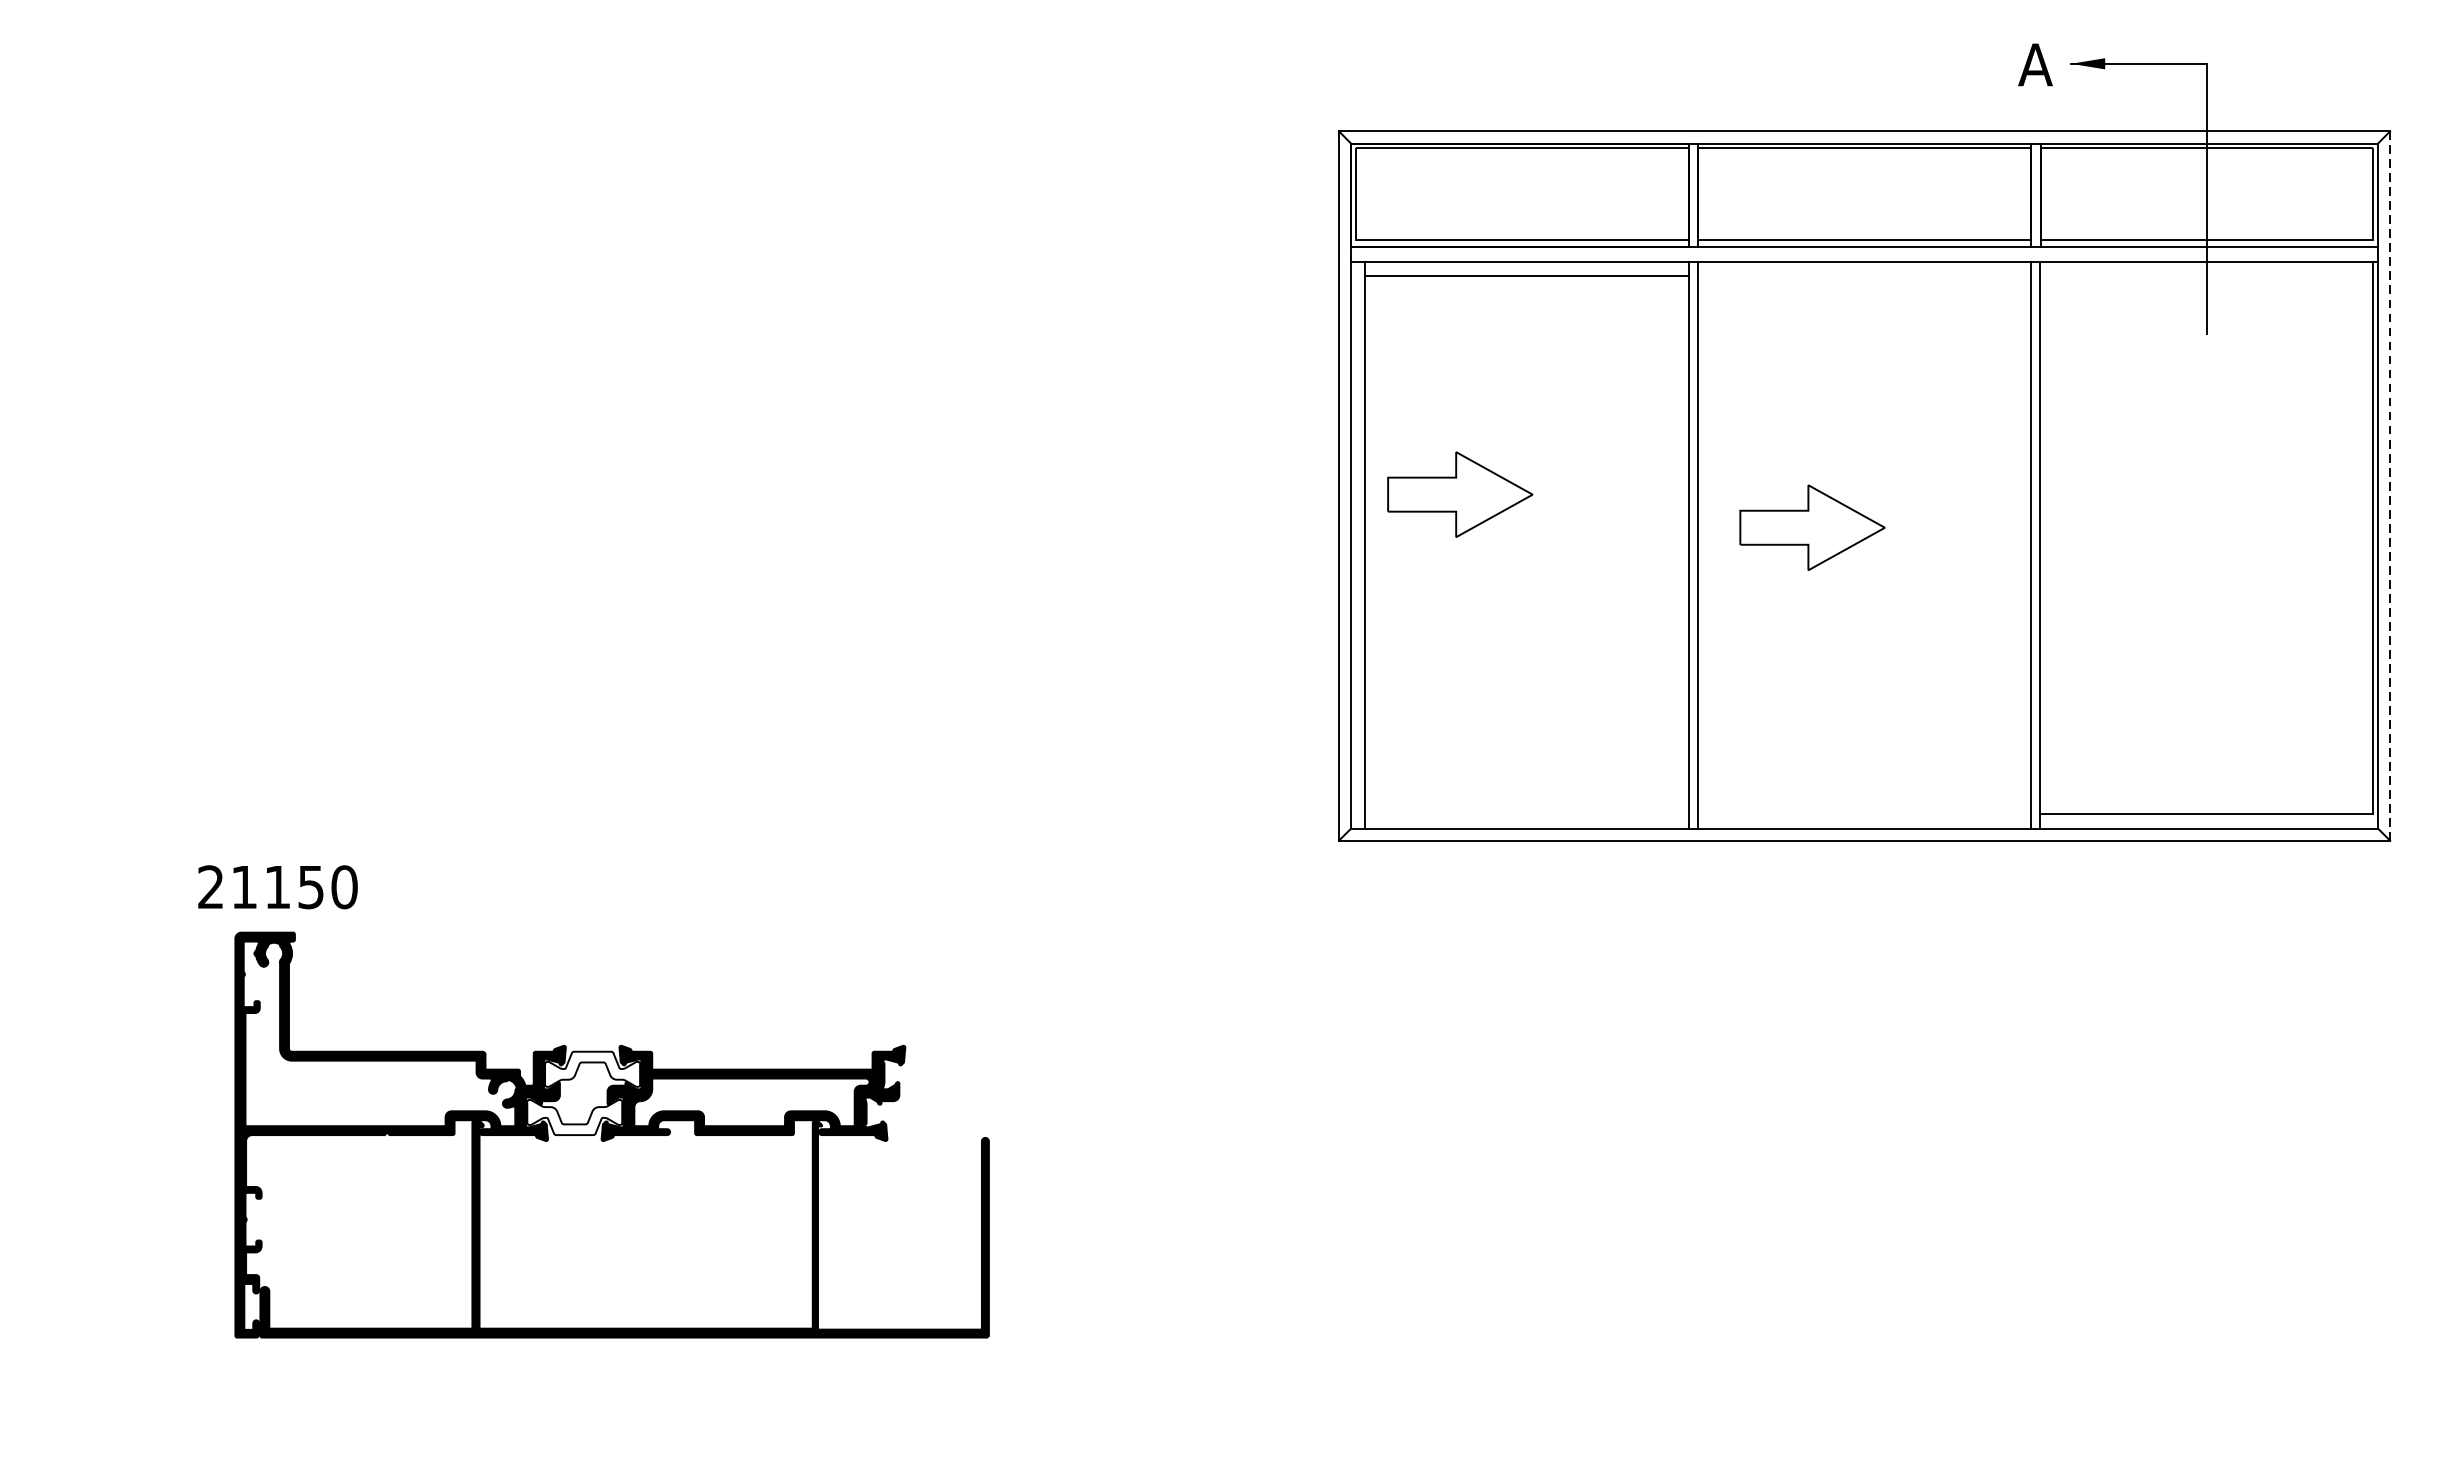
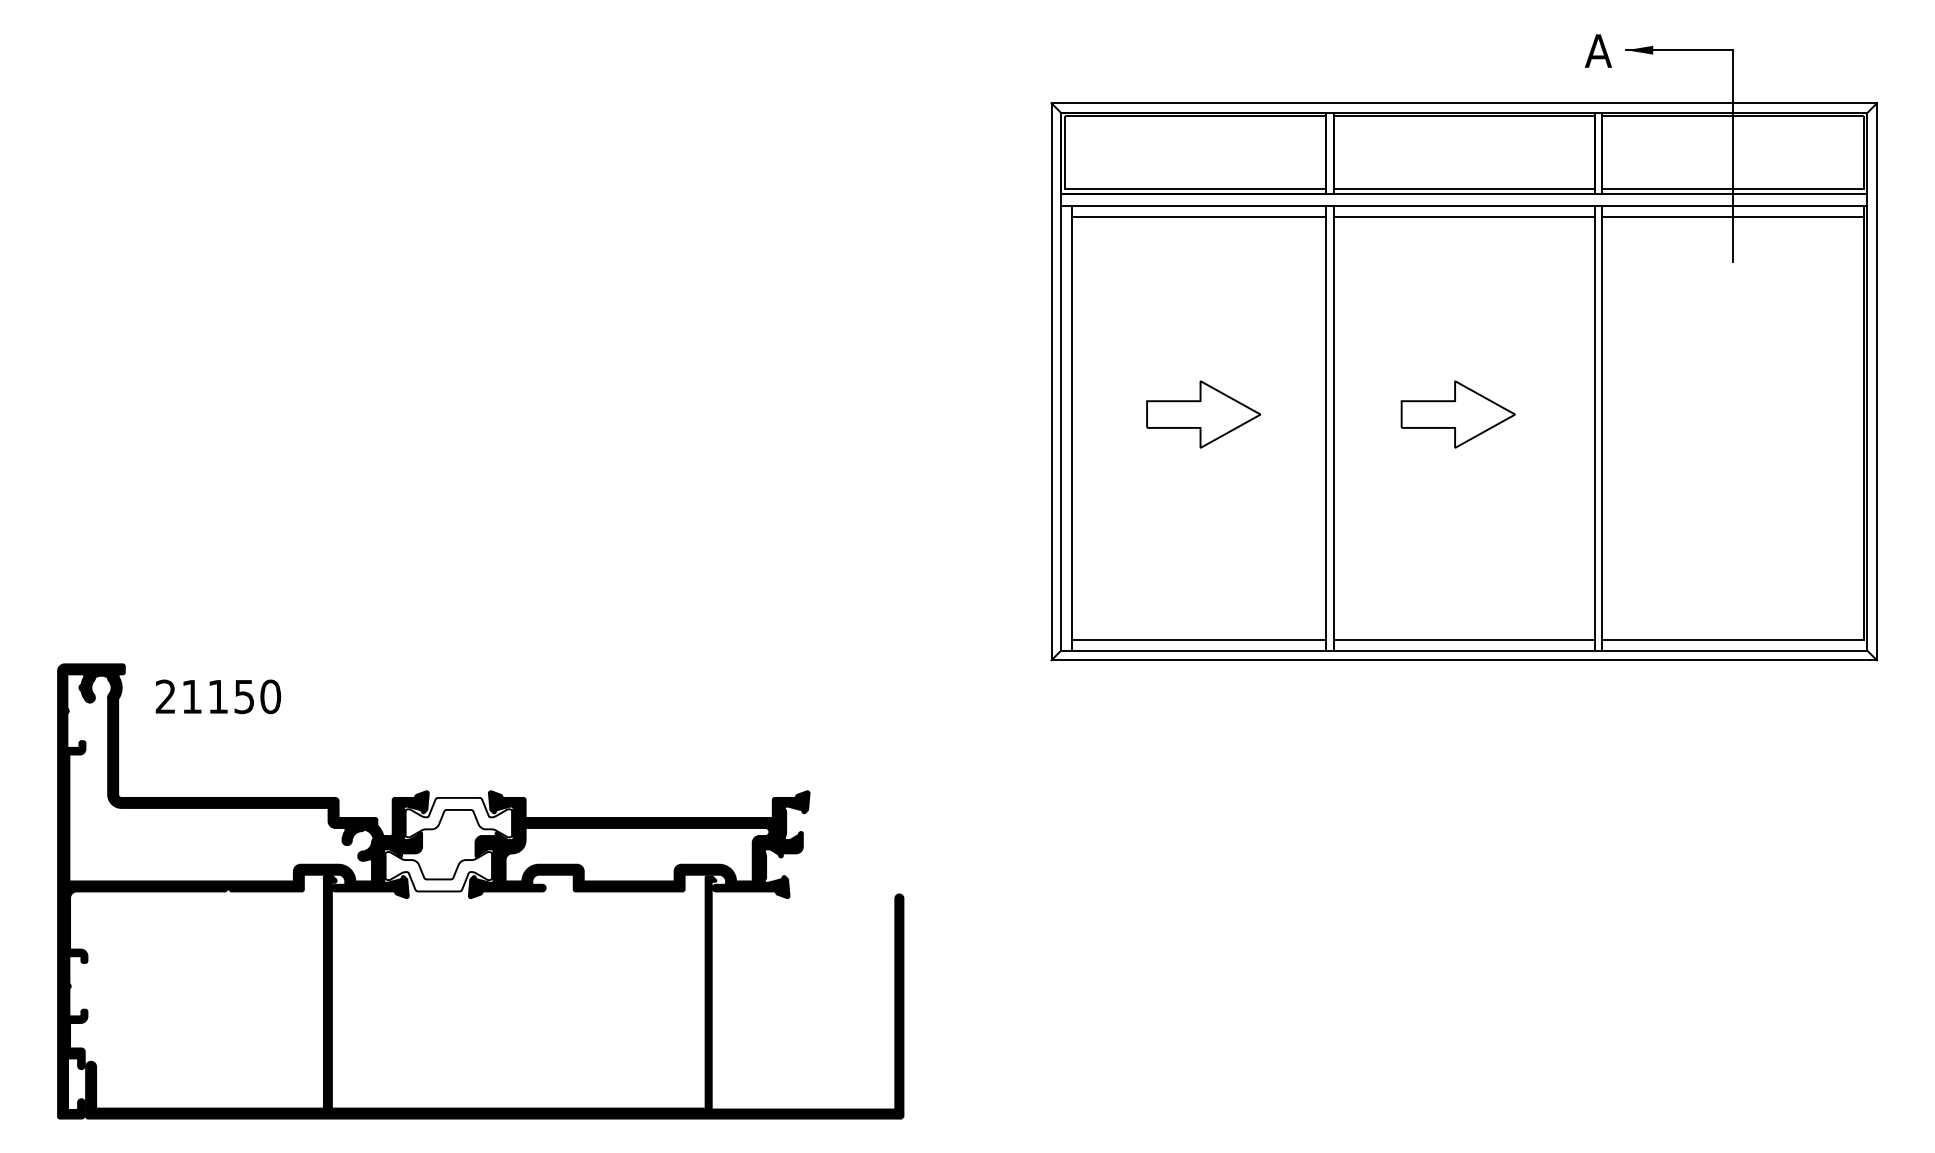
line: (1863, 276) -> (1463, 217), added
line: (2206, 276) -> (1732, 217), added
line: (2389, 485) -> (1876, 381), dashed -> solid
part: (1459, 494) -> (1203, 414), moved
part: (1811, 527) -> (1457, 414), moved
line: (1527, 814) -> (1199, 639), added
line: (1863, 814) -> (1463, 639), added
part: (611, 1135) -> (480, 891), size x1.43

